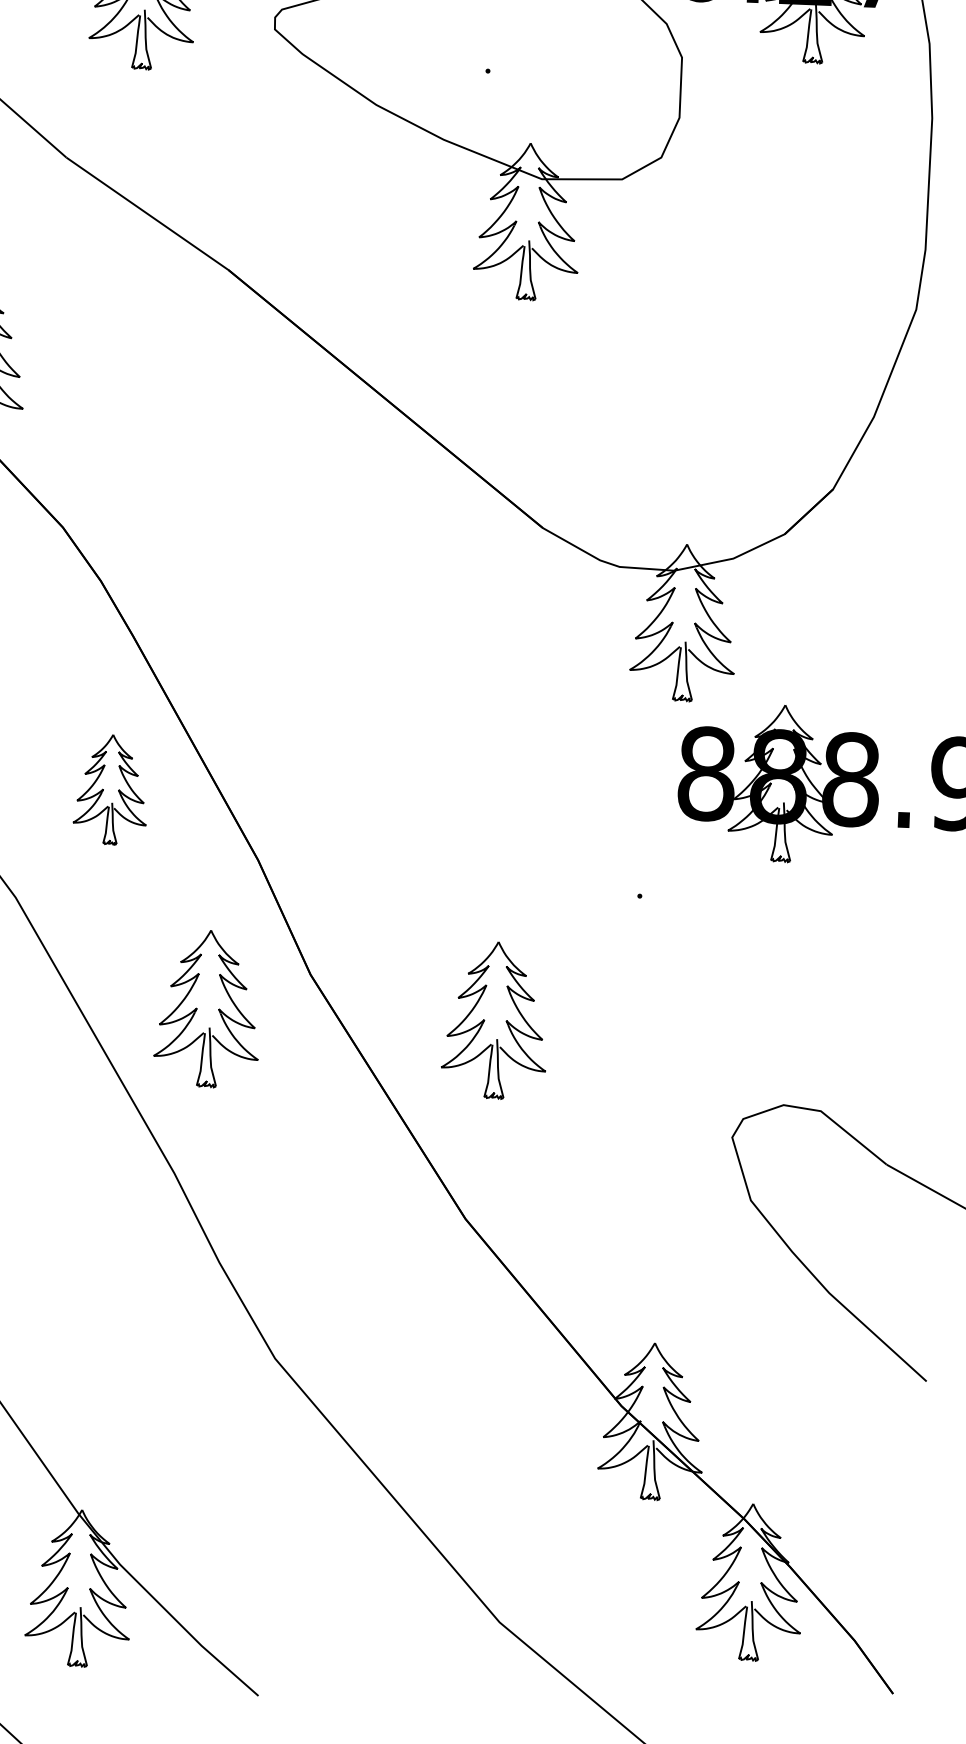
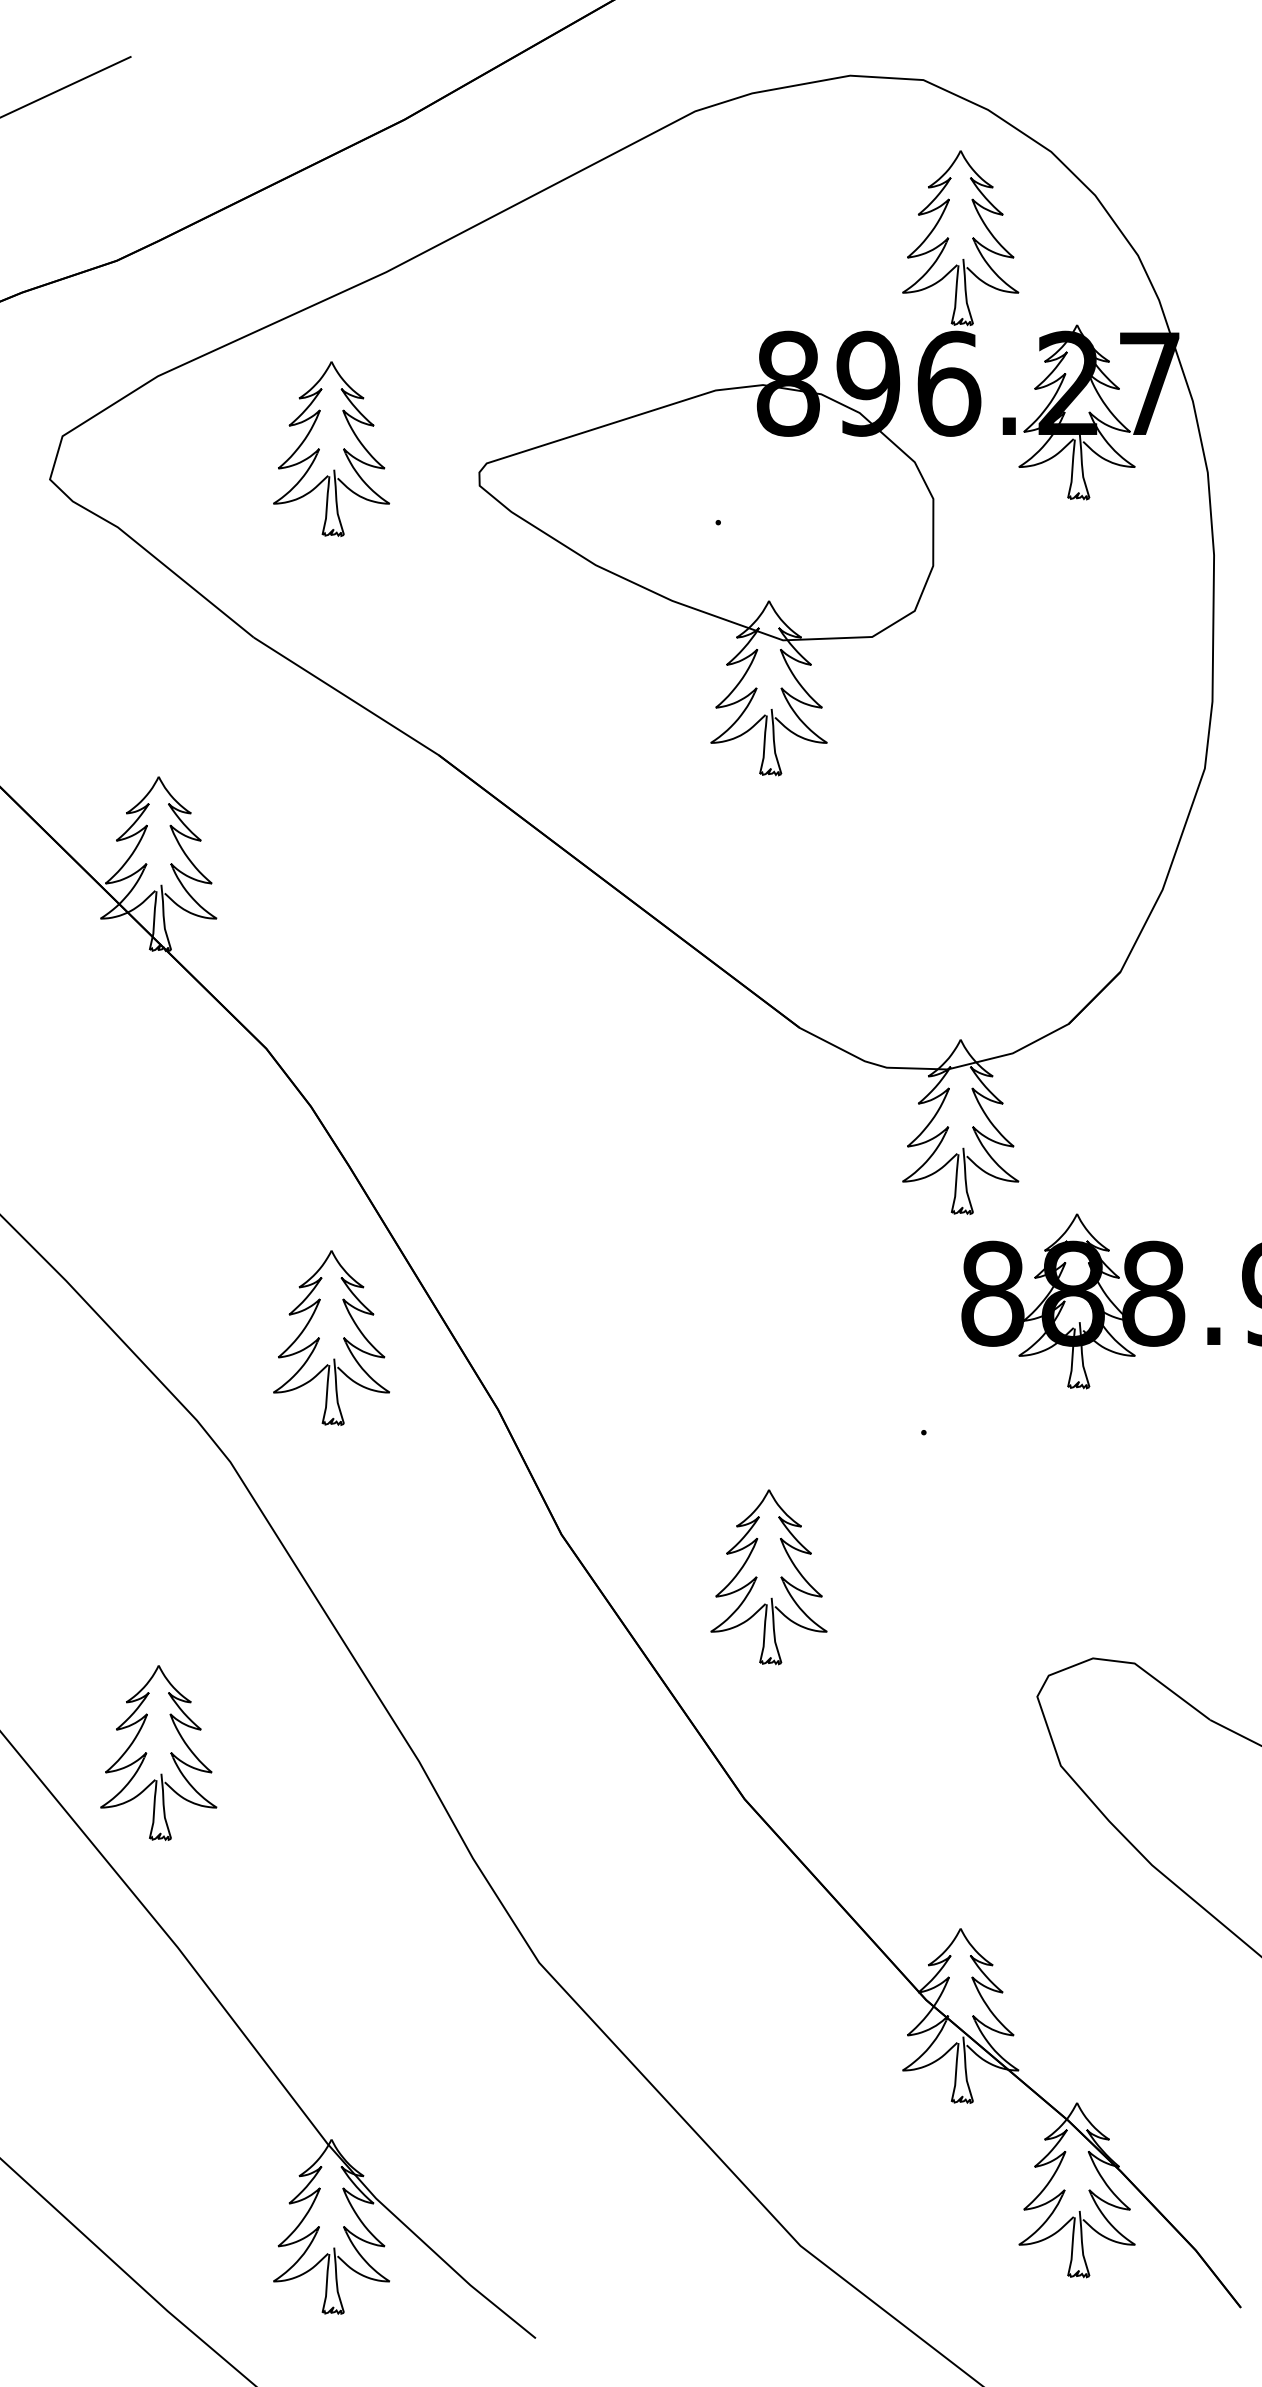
part: (111, 789) -> (331, 1337), size x1.43
part: (207, 1009) -> (448, 1577), removed

